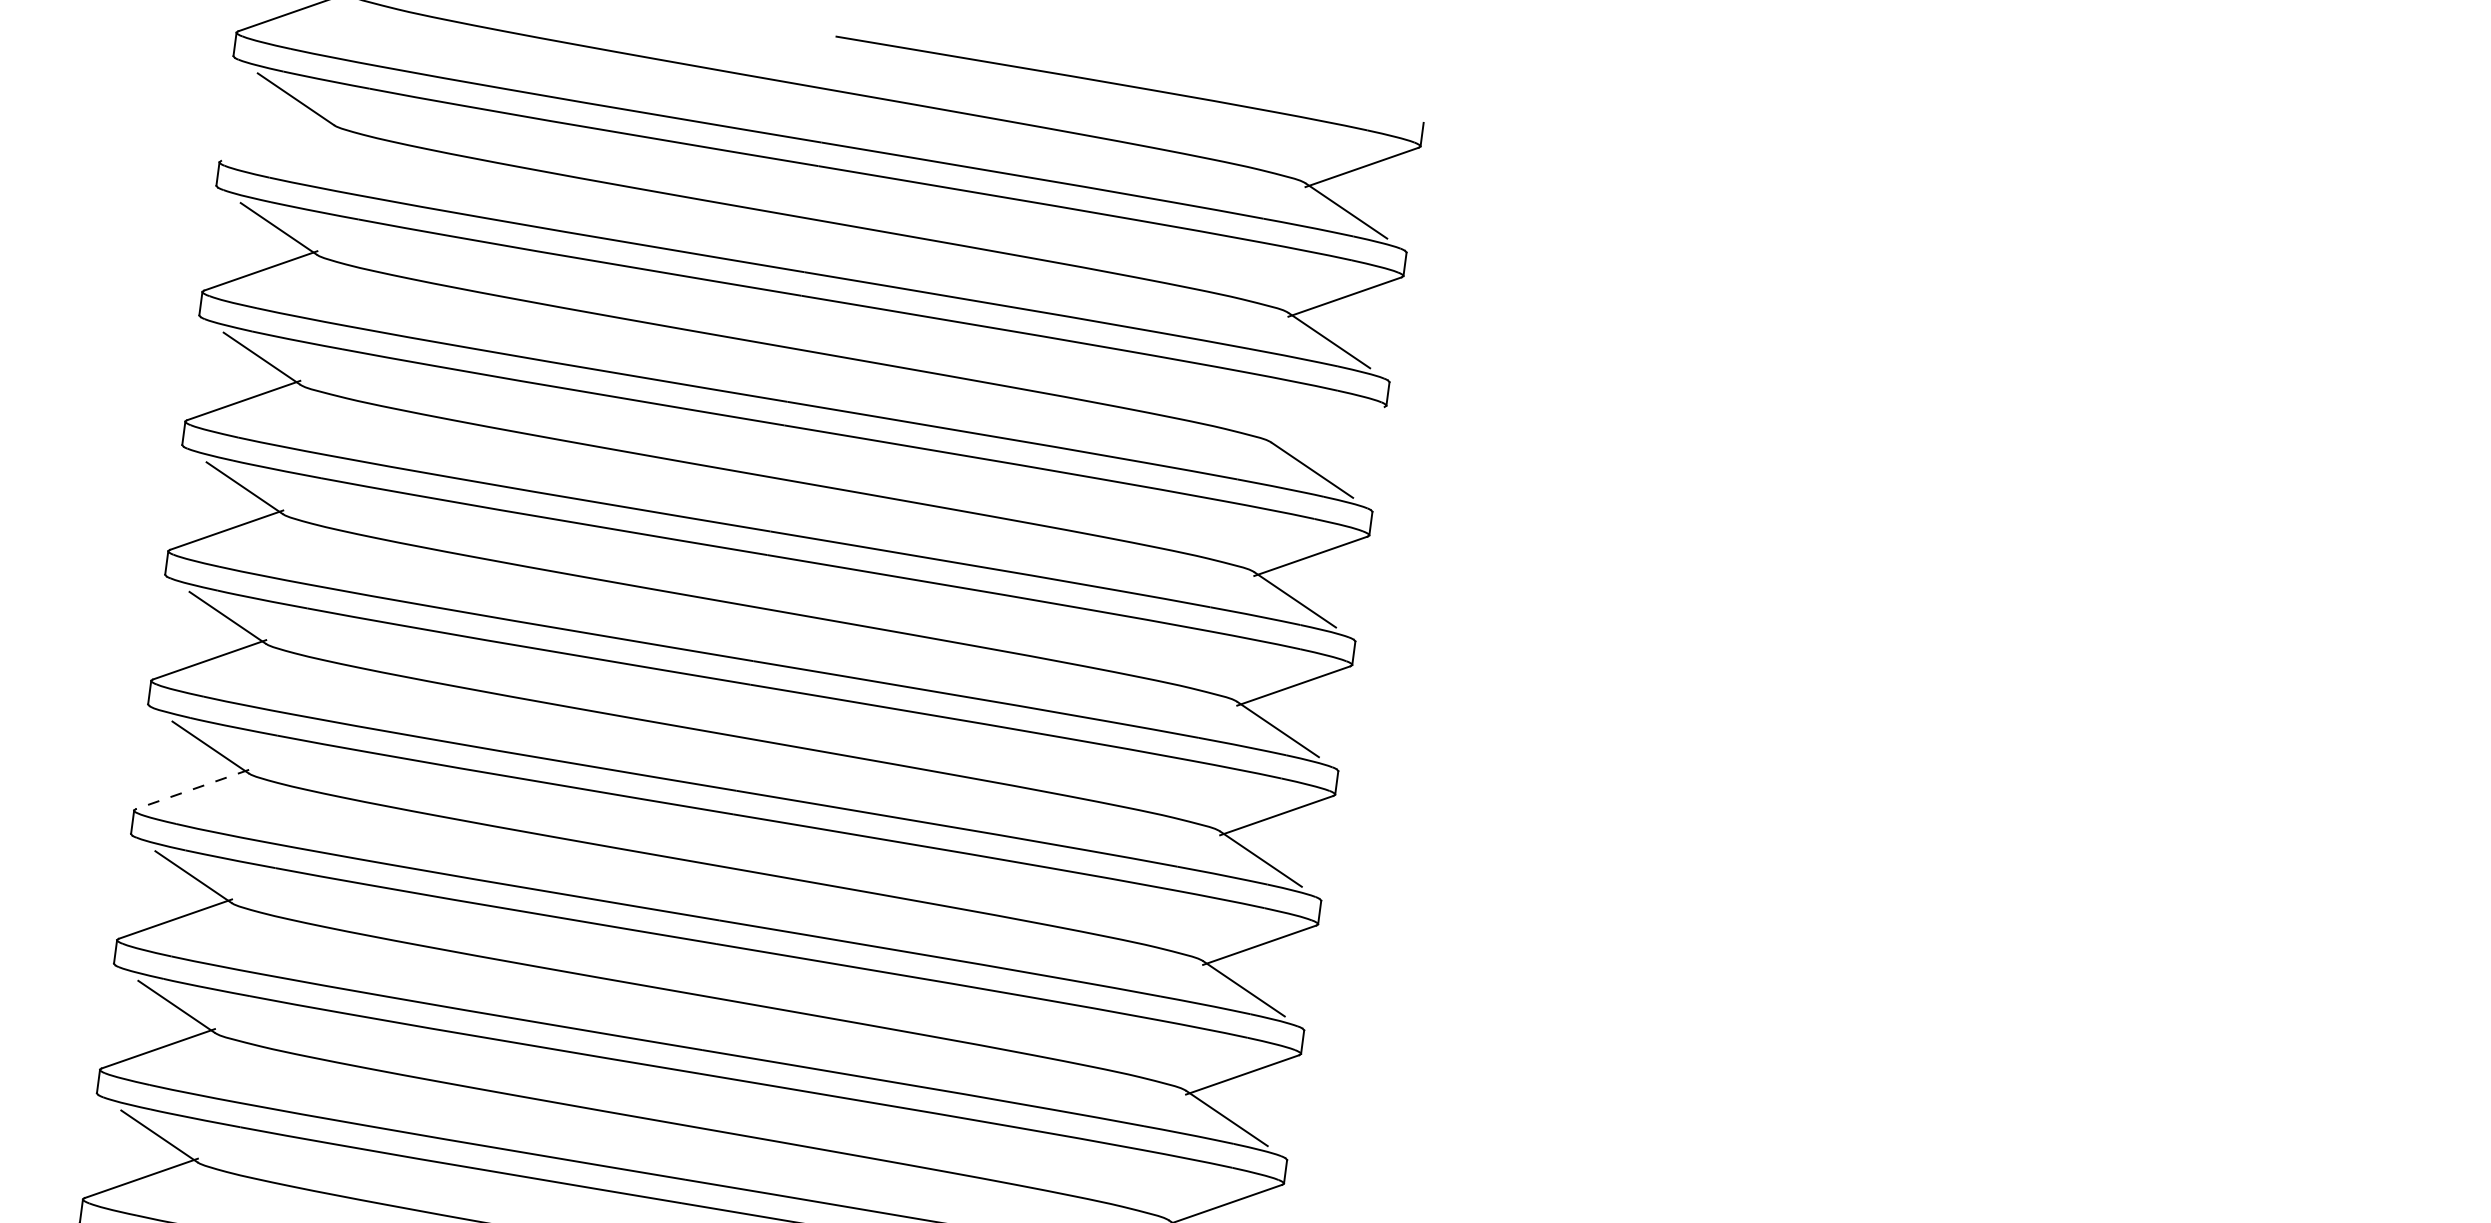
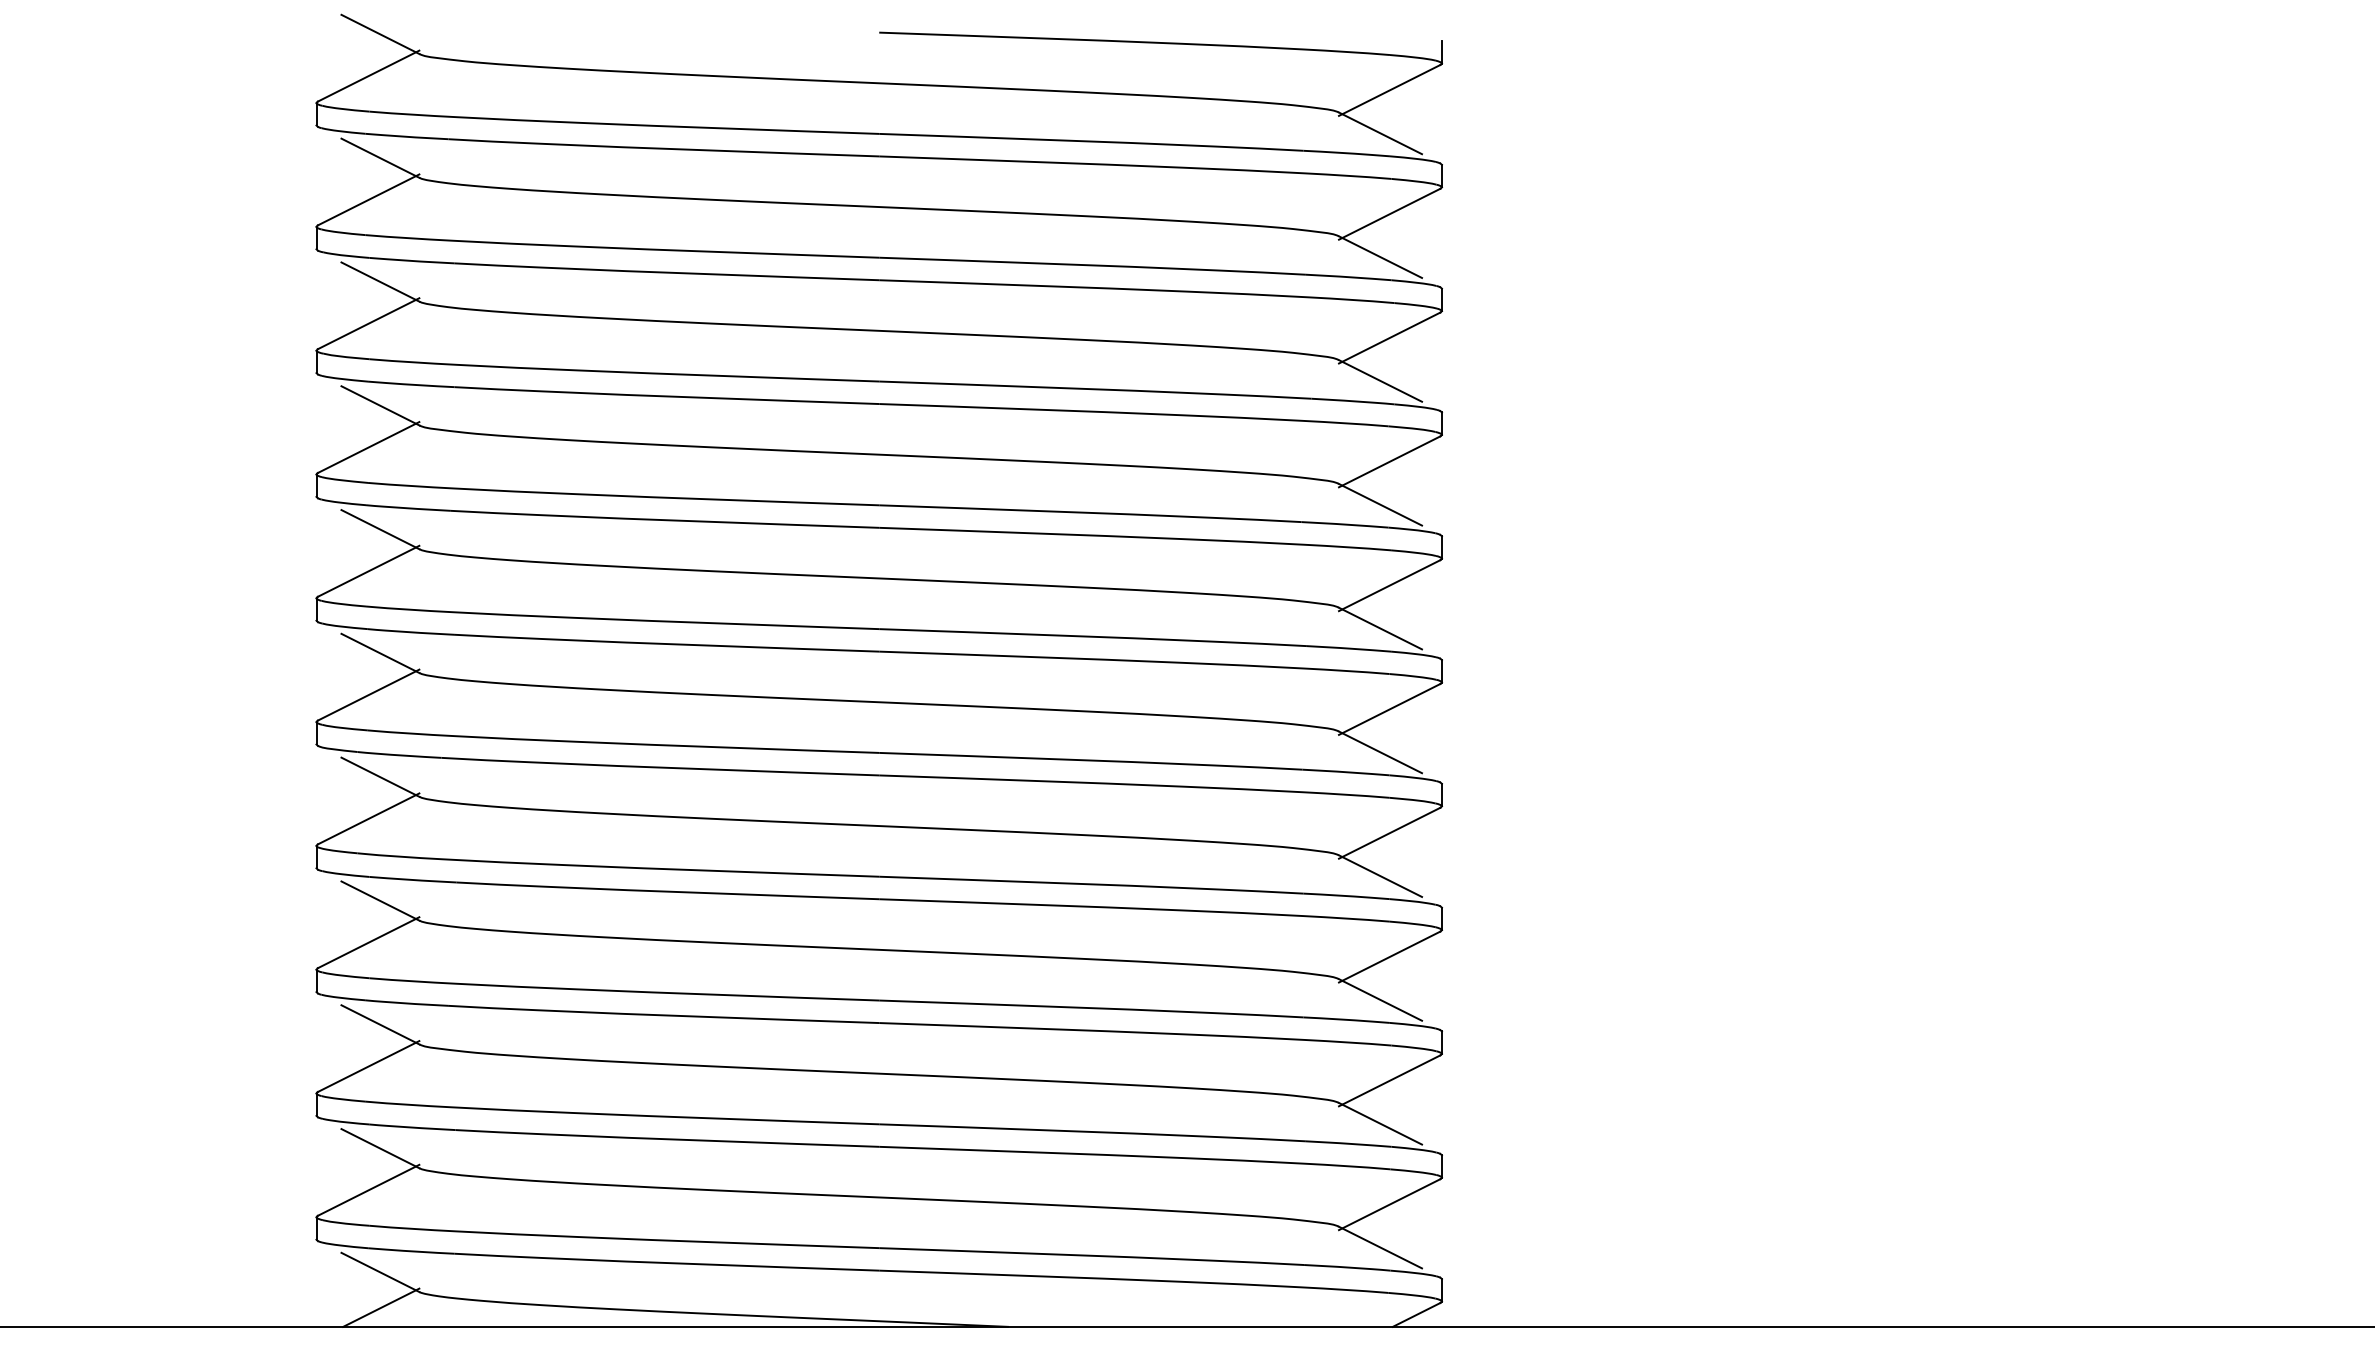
line: (277, 140) -> (368, 199), added
line: (1327, 426) -> (1389, 337), added
line: (192, 789) -> (368, 818), dashed -> solid

